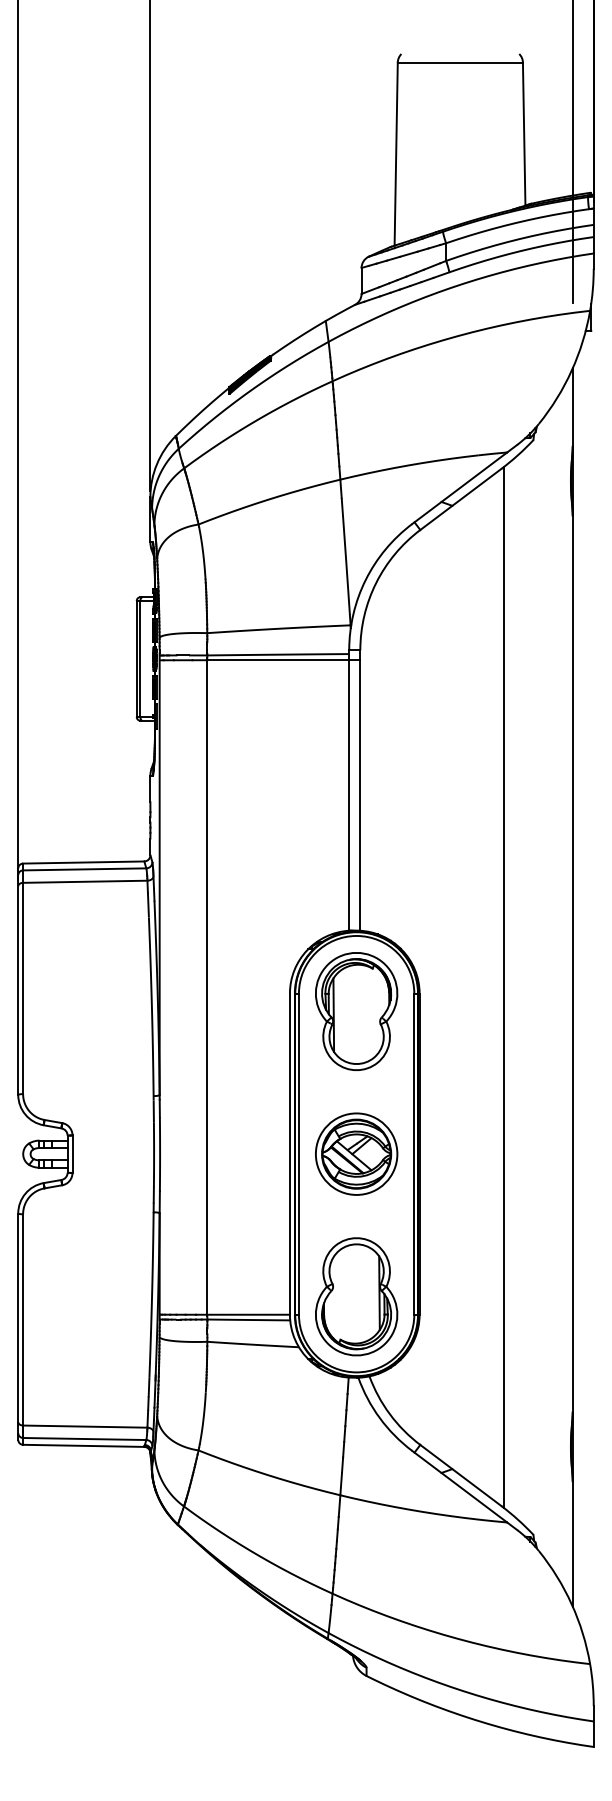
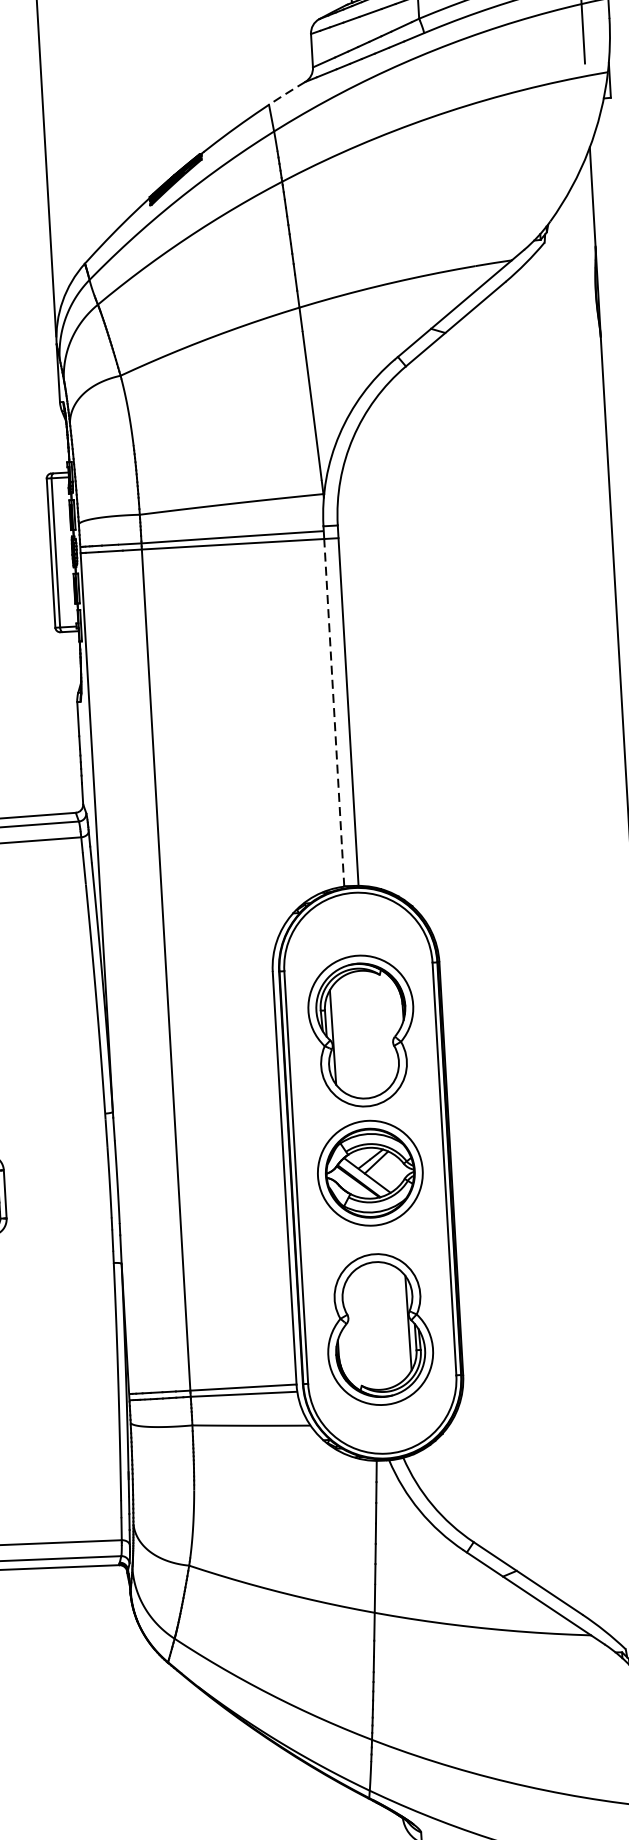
line: (340, 312) -> (287, 92), solid -> dashed
line: (349, 795) -> (334, 712), solid -> dashed
line: (504, 987) -> (548, 948), removed
part: (356, 1011) -> (361, 1031), moved
part: (356, 1296) -> (379, 1329), moved

